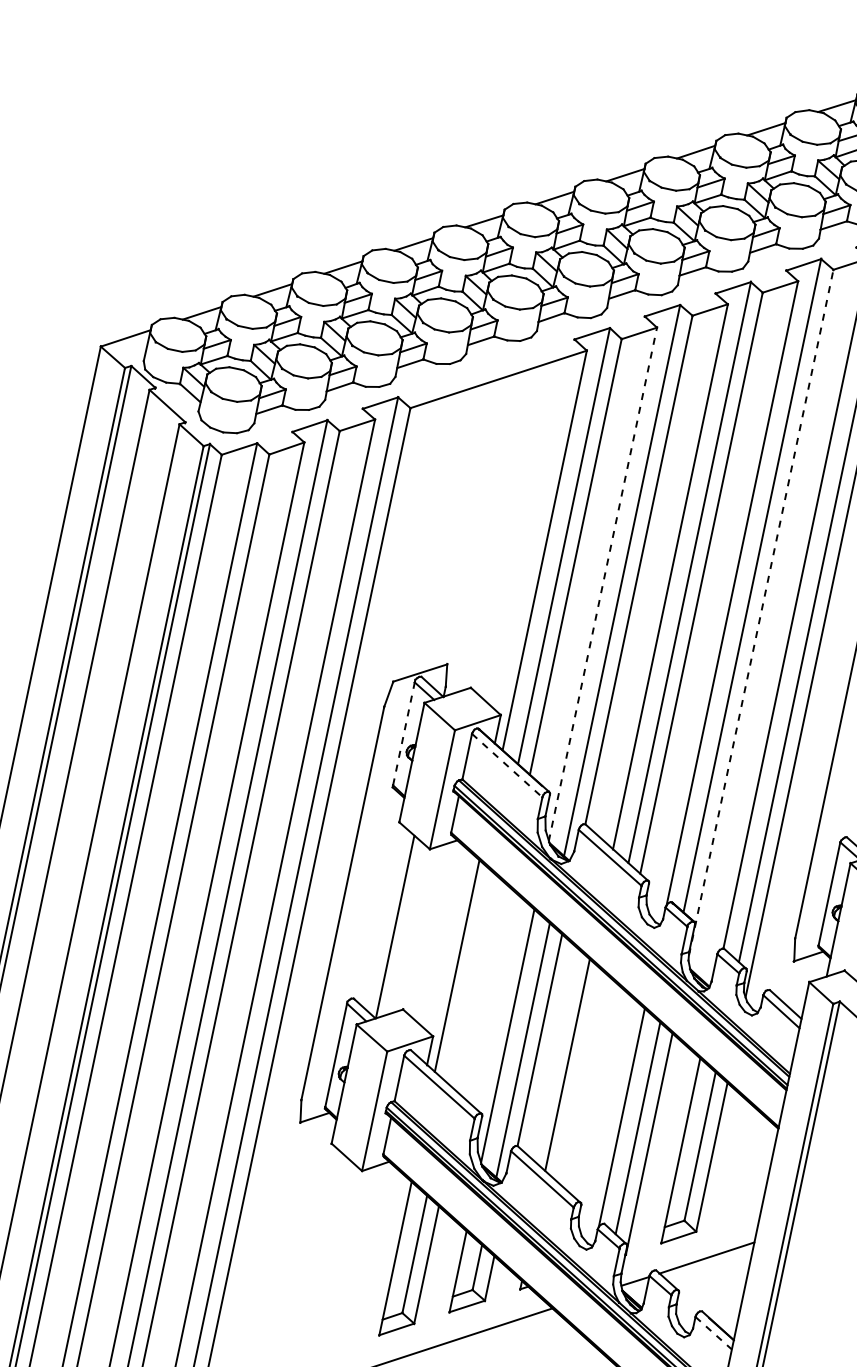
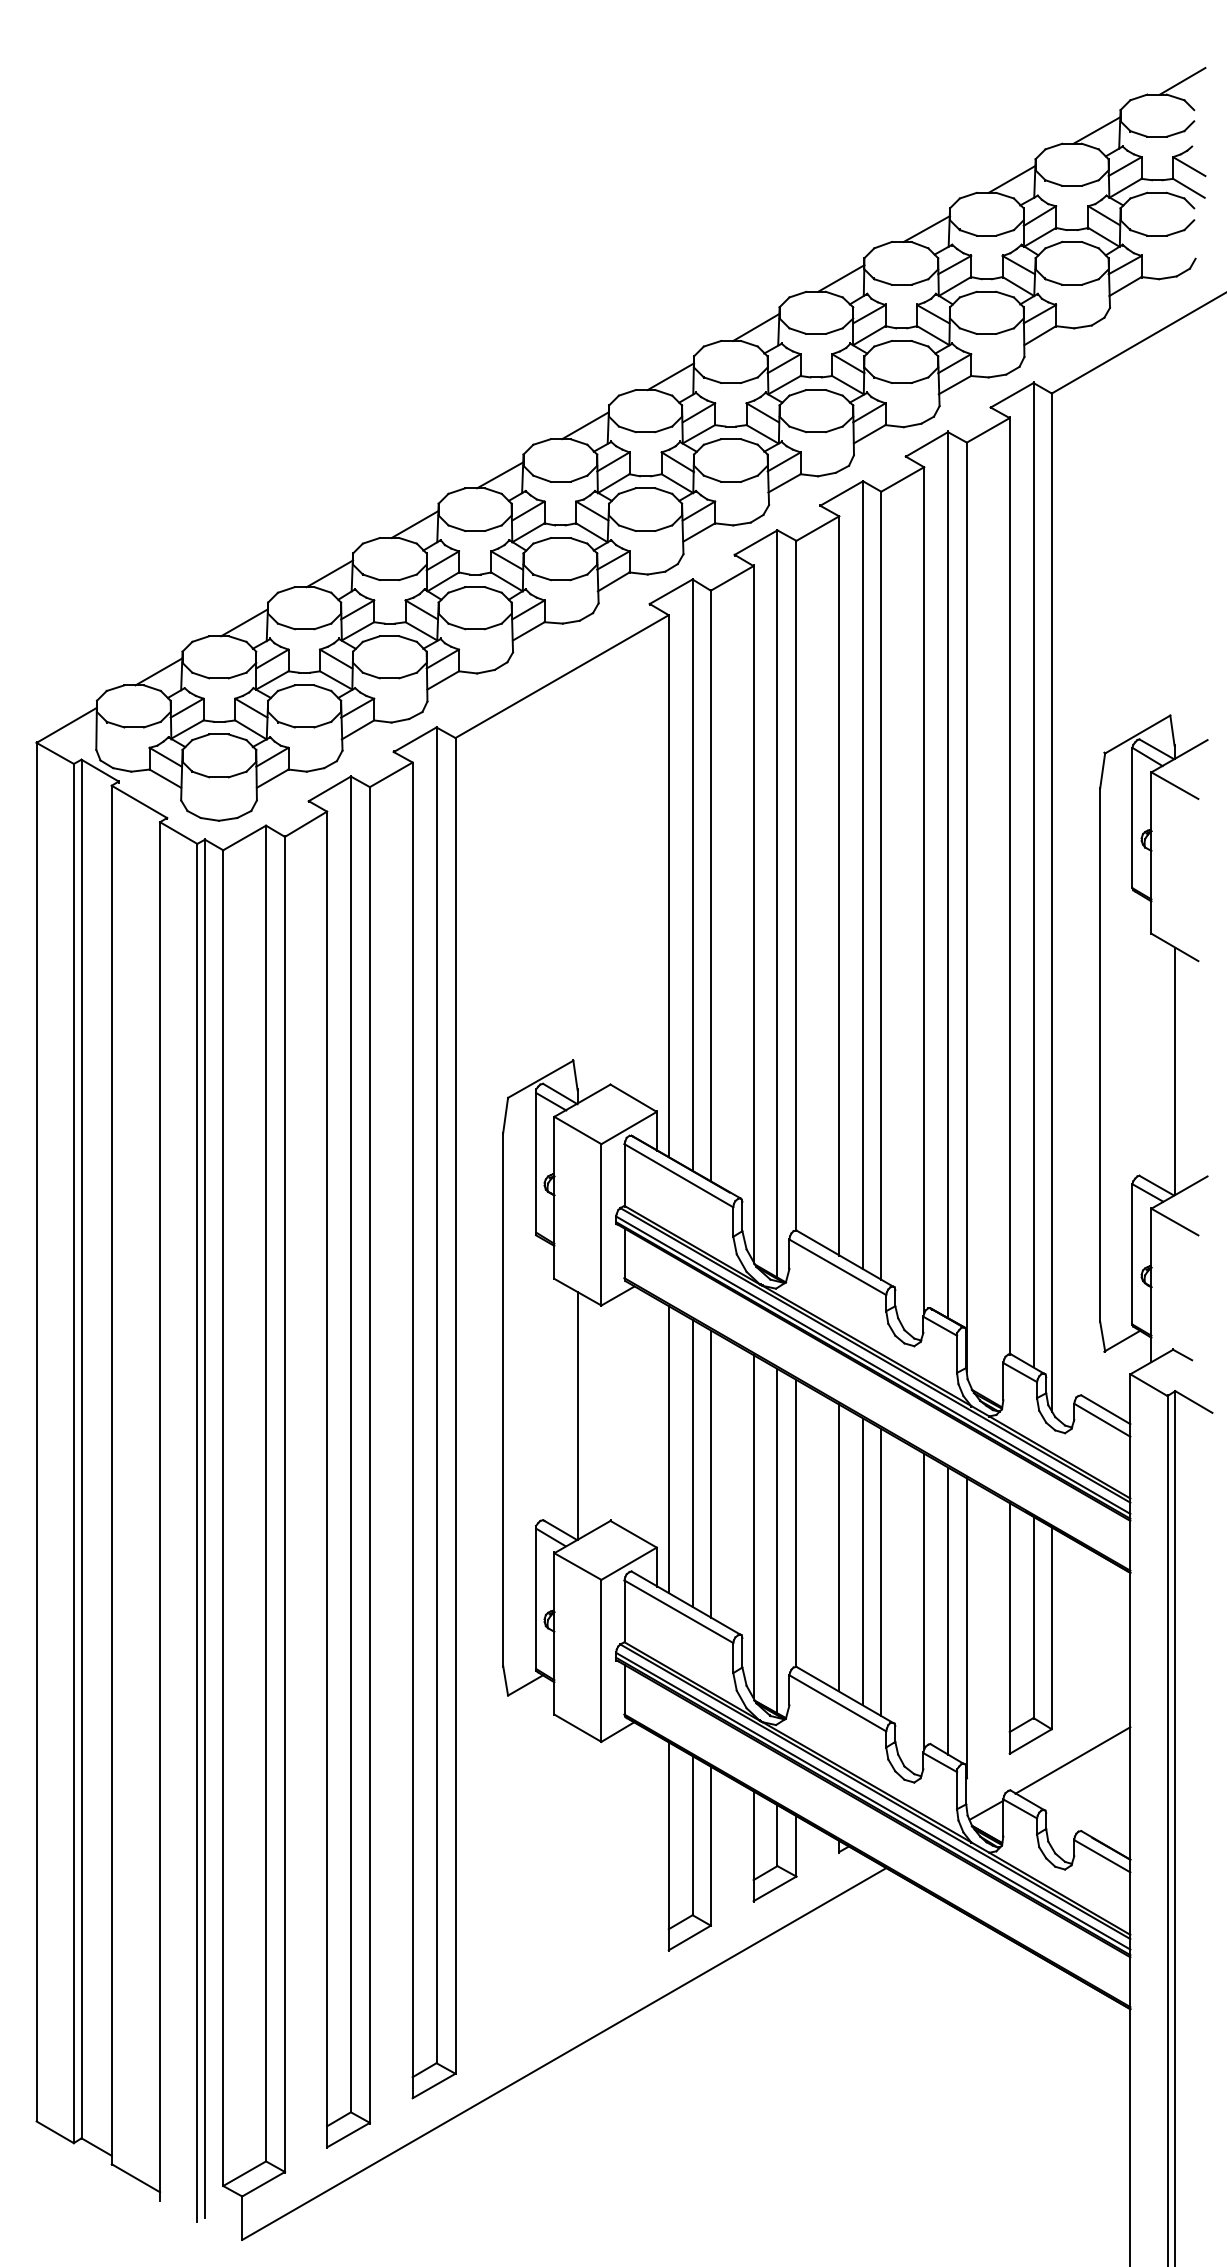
line: (602, 583) -> (753, 913), dashed -> solid
line: (760, 612) -> (966, 907), dashed -> solid
line: (404, 733) -> (536, 1162), dashed -> solid
line: (506, 765) -> (678, 1175), dashed -> solid
line: (472, 979) -> (692, 1463), added
line: (484, 990) -> (710, 1473), added
line: (583, 1078) -> (863, 1561), added
line: (594, 1089) -> (881, 1572), added
line: (713, 1333) -> (1102, 1856), dashed -> solid

